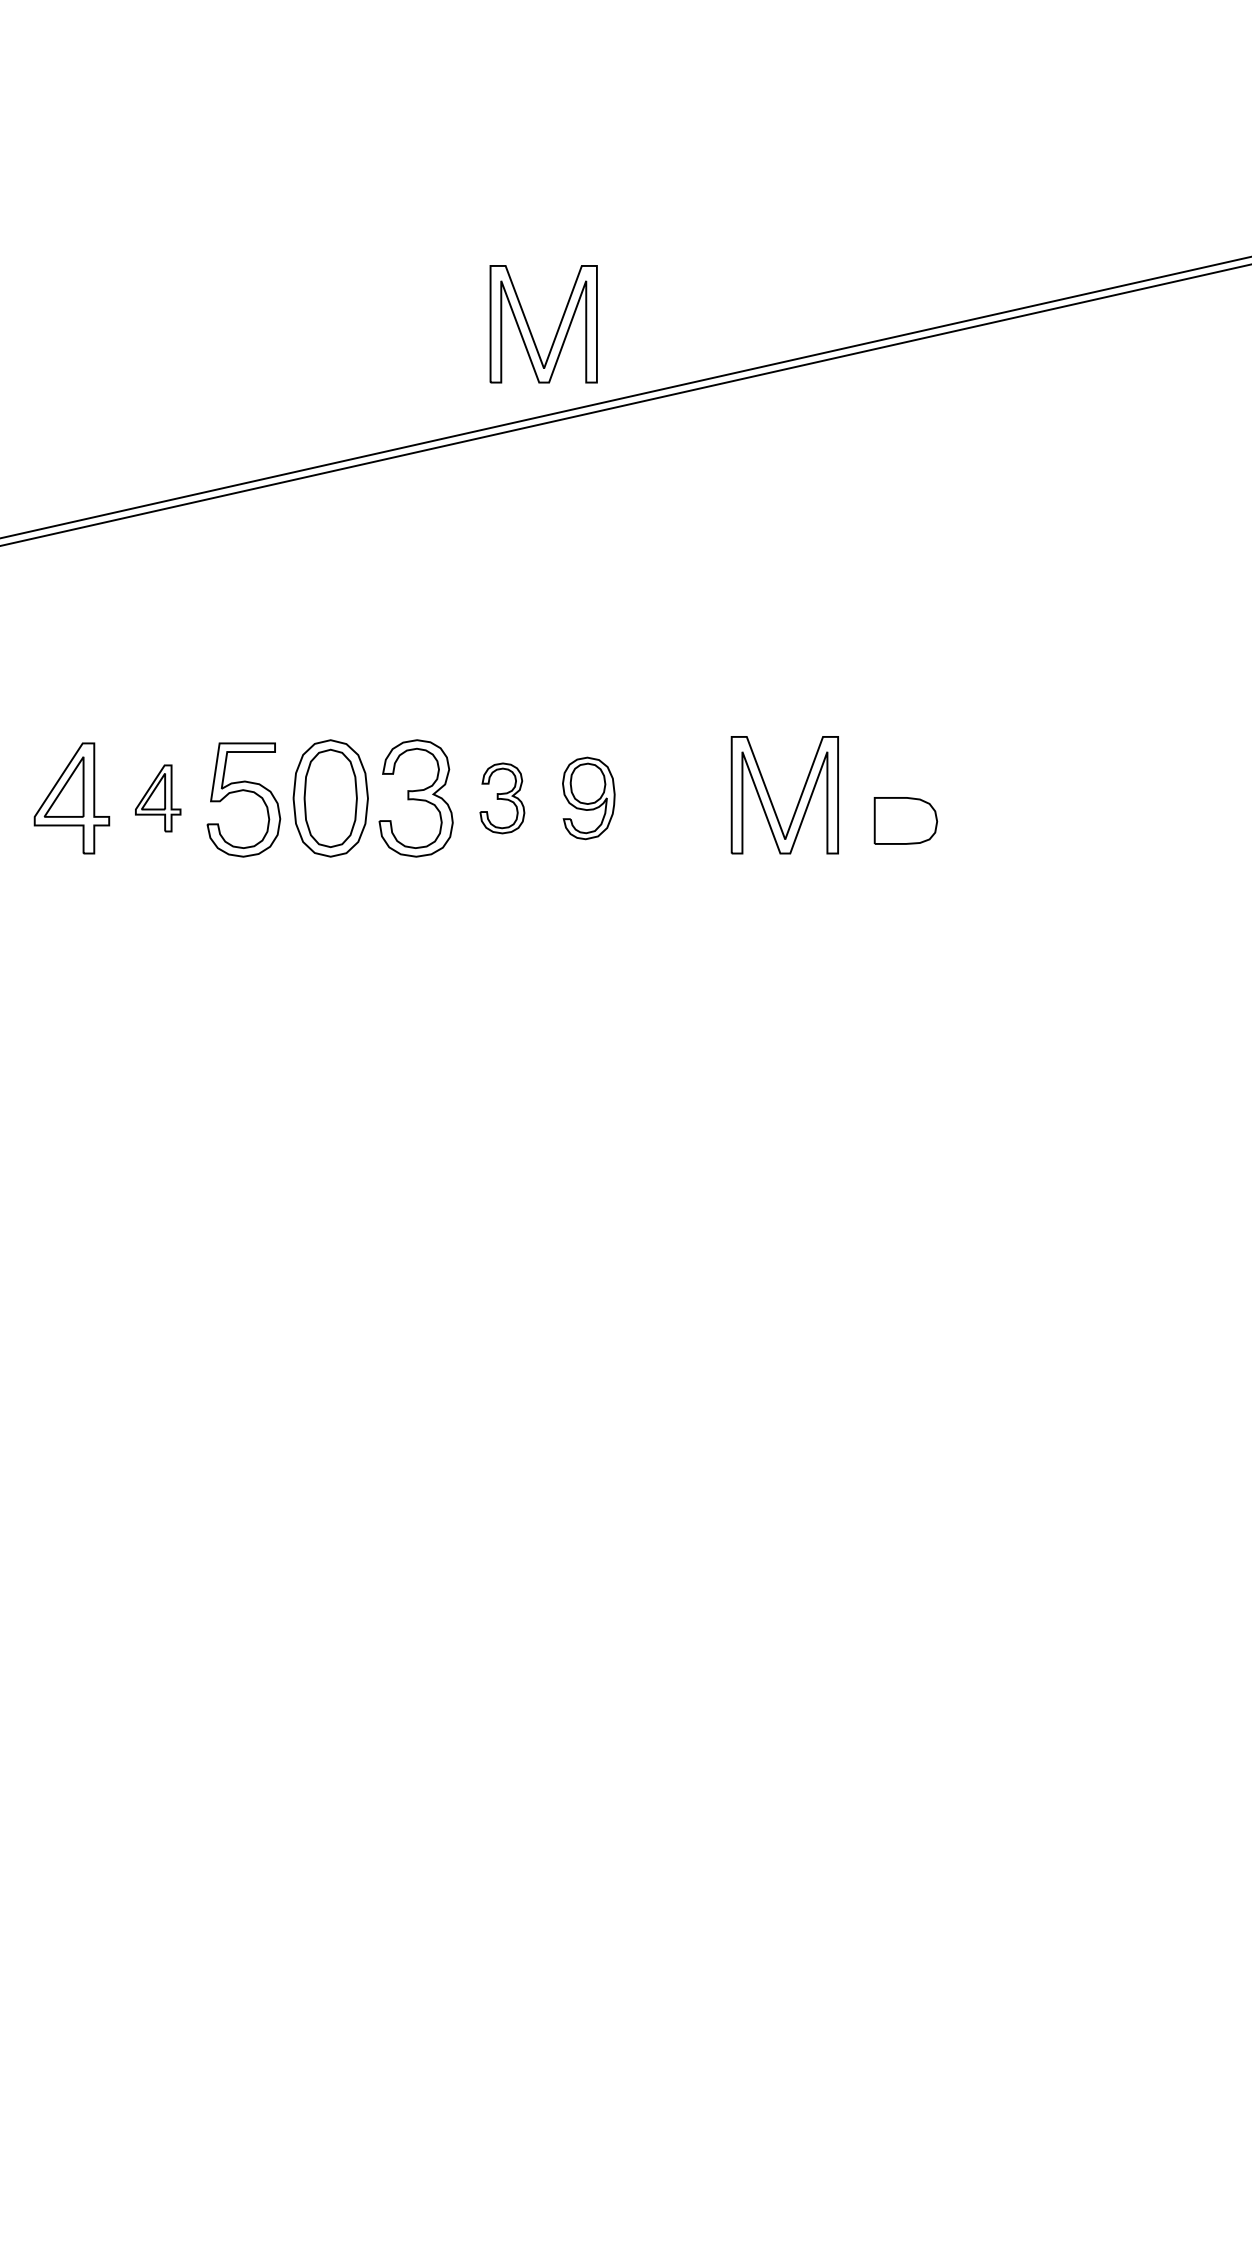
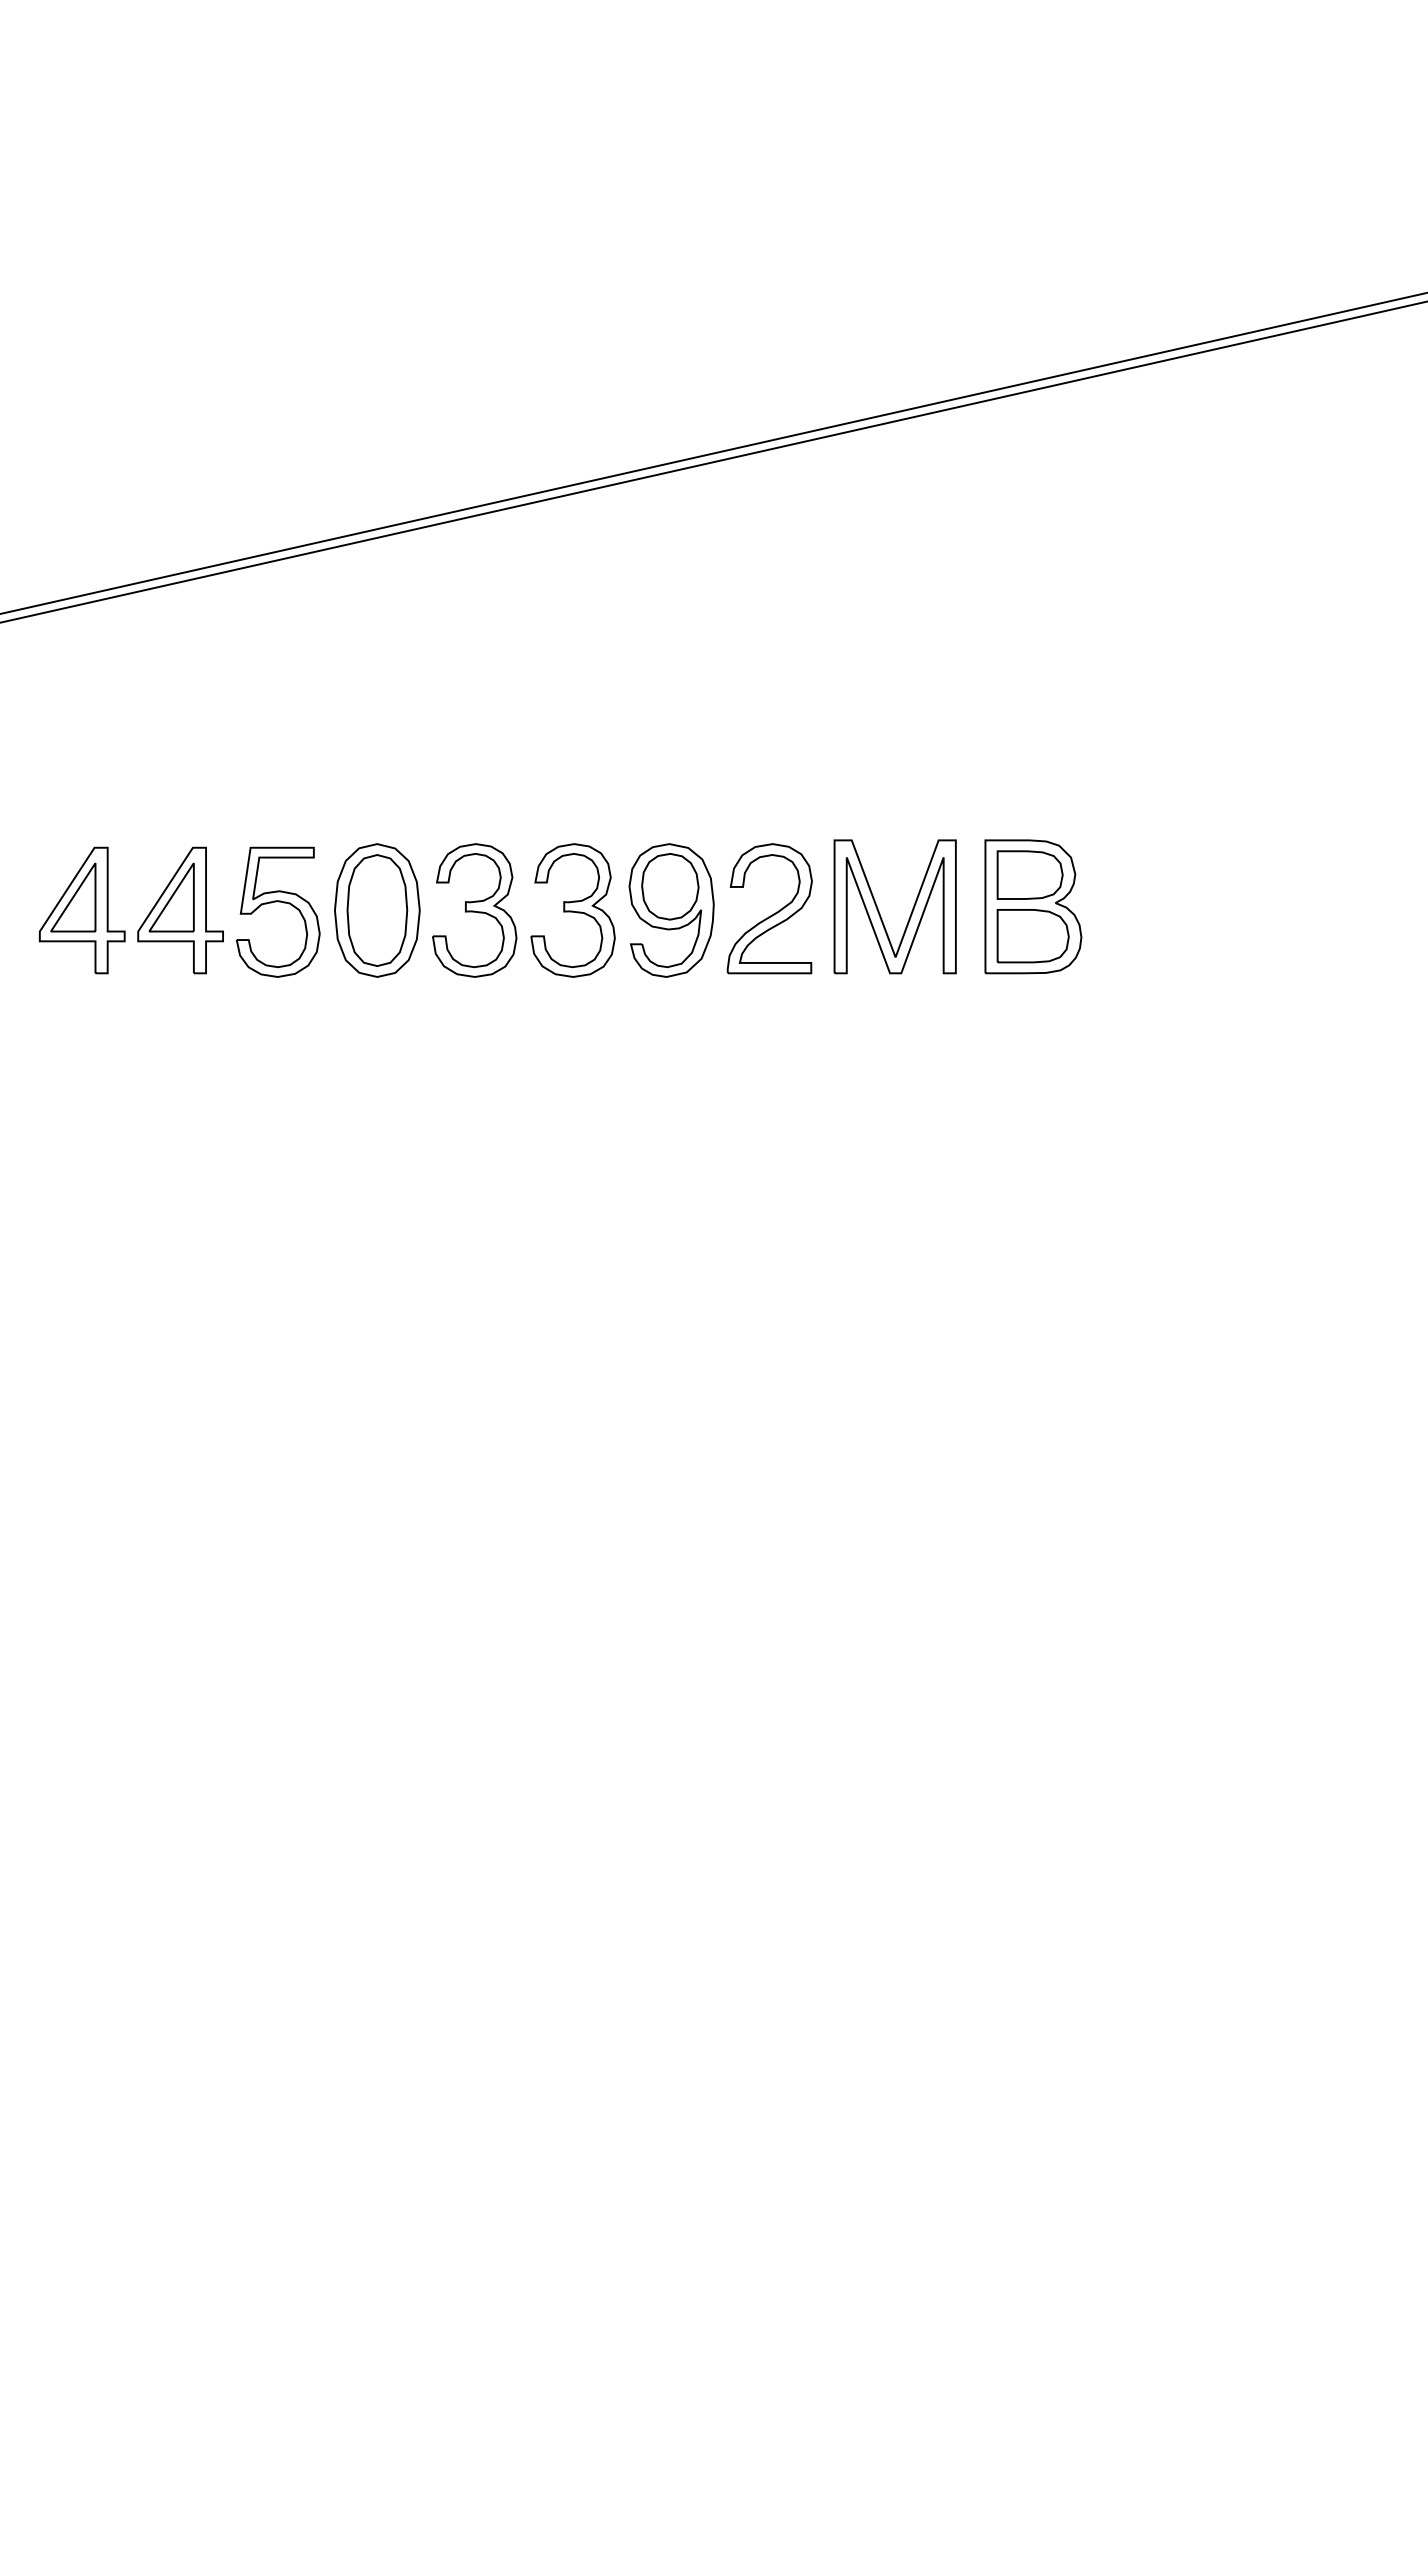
part: (530, 330) -> (605, 376), removed
part: (906, 794) -> (1033, 906), added
part: (158, 798) -> (180, 910), size x1.67
part: (501, 798) -> (572, 910), size x1.67
part: (588, 798) -> (671, 910), size x1.43
part: (676, 801) -> (771, 914), added

